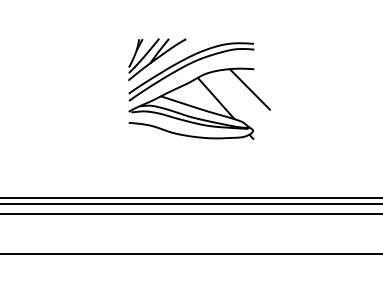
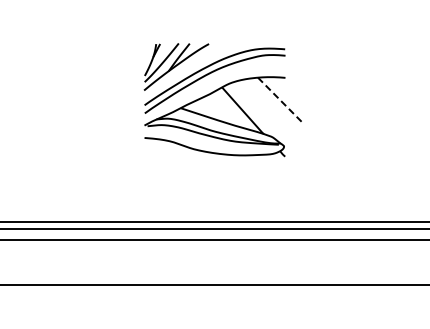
line: (249, 89) -> (280, 100), solid -> dashed

